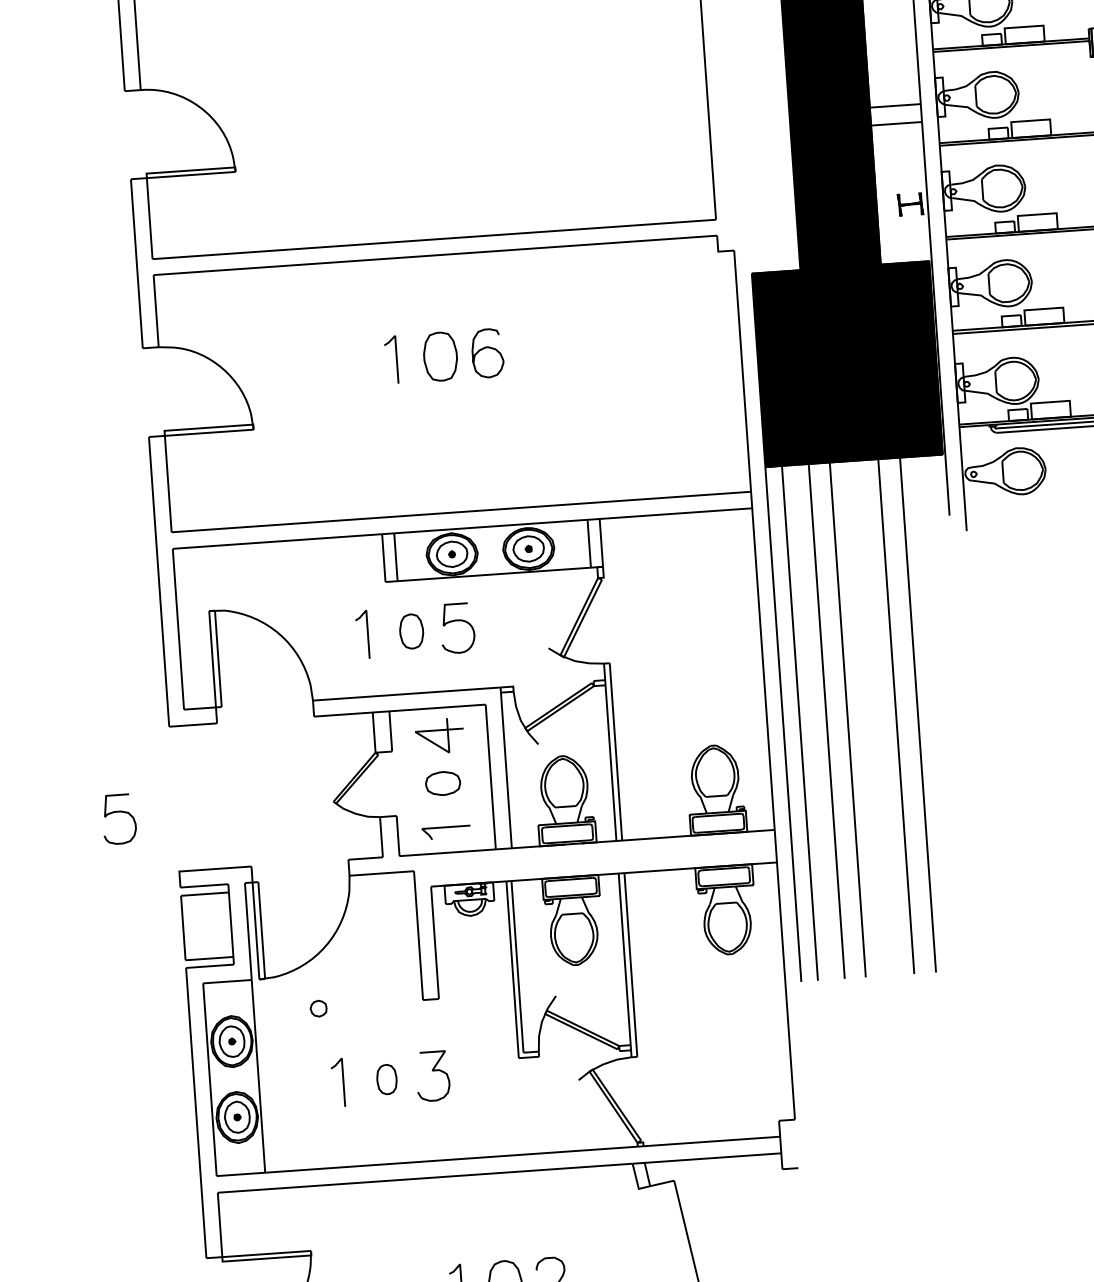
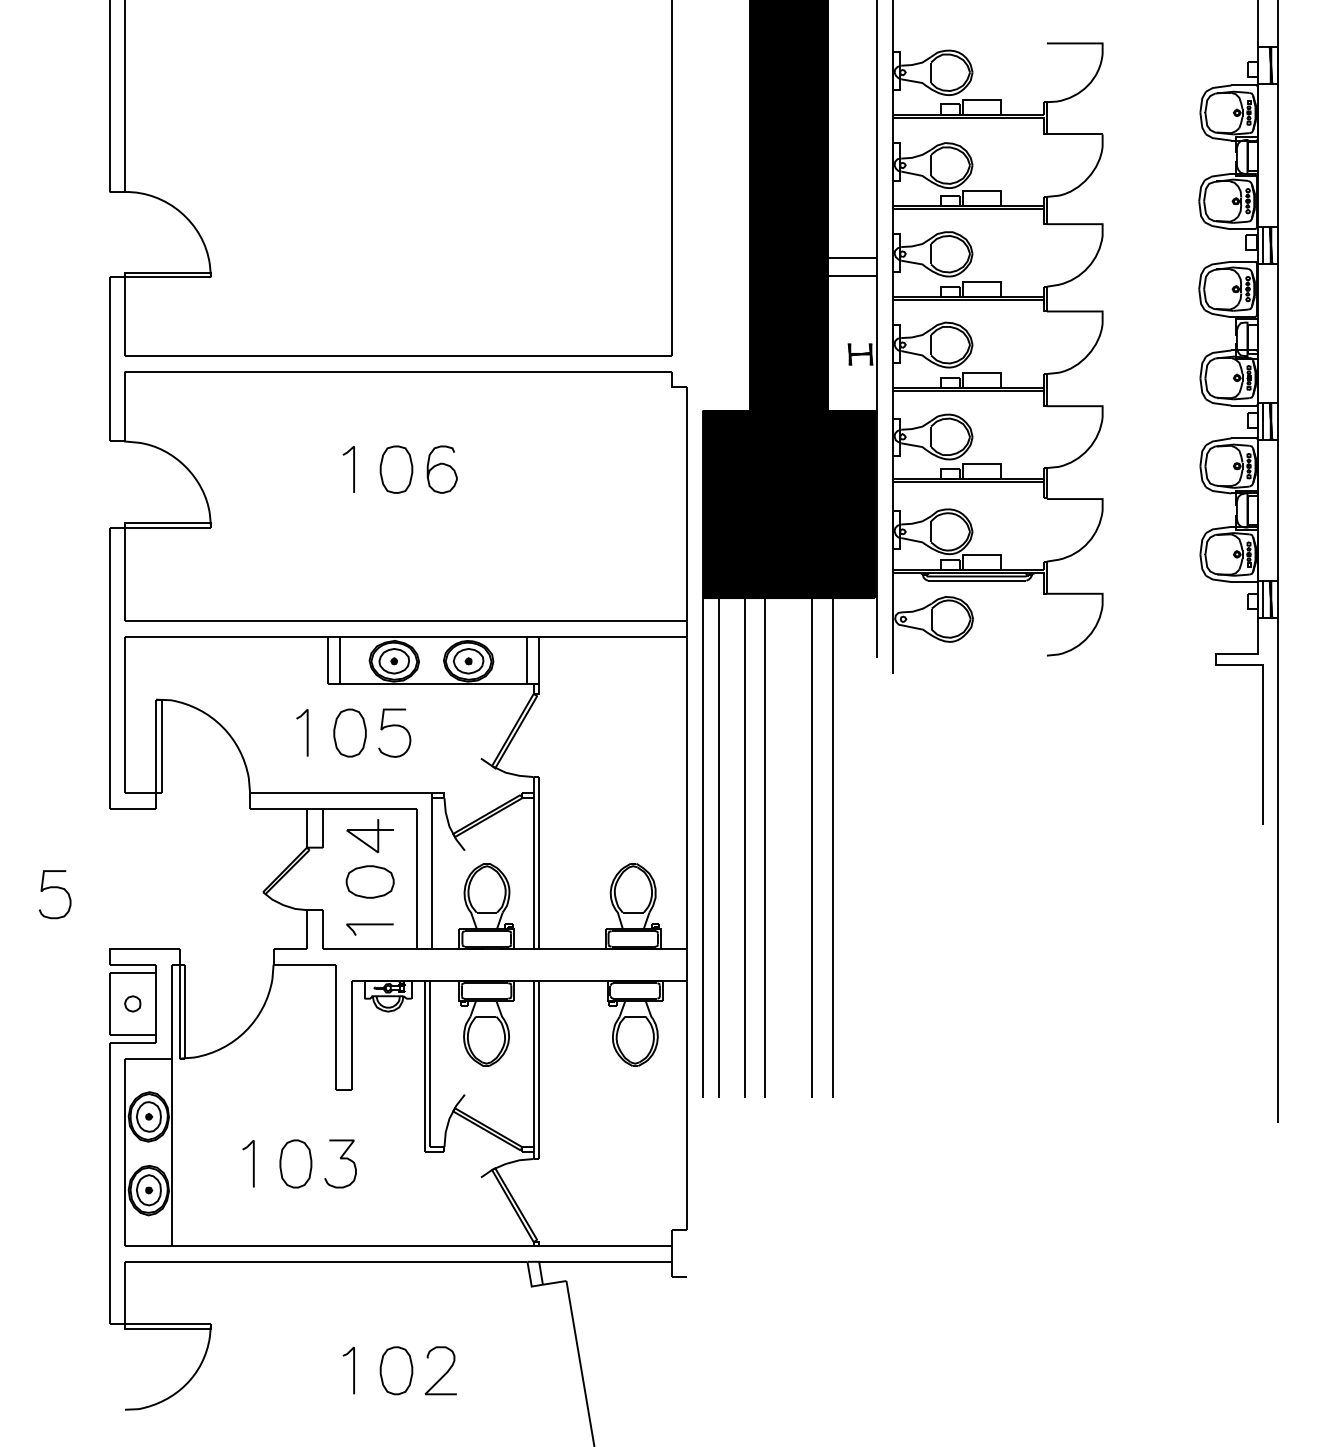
part: (411, 630) -> (349, 732), size x1.43
part: (442, 783) -> (369, 881), size x1.43
part: (318, 1008) -> (132, 1003), moved
part: (386, 1079) -> (295, 1163), size x1.67

